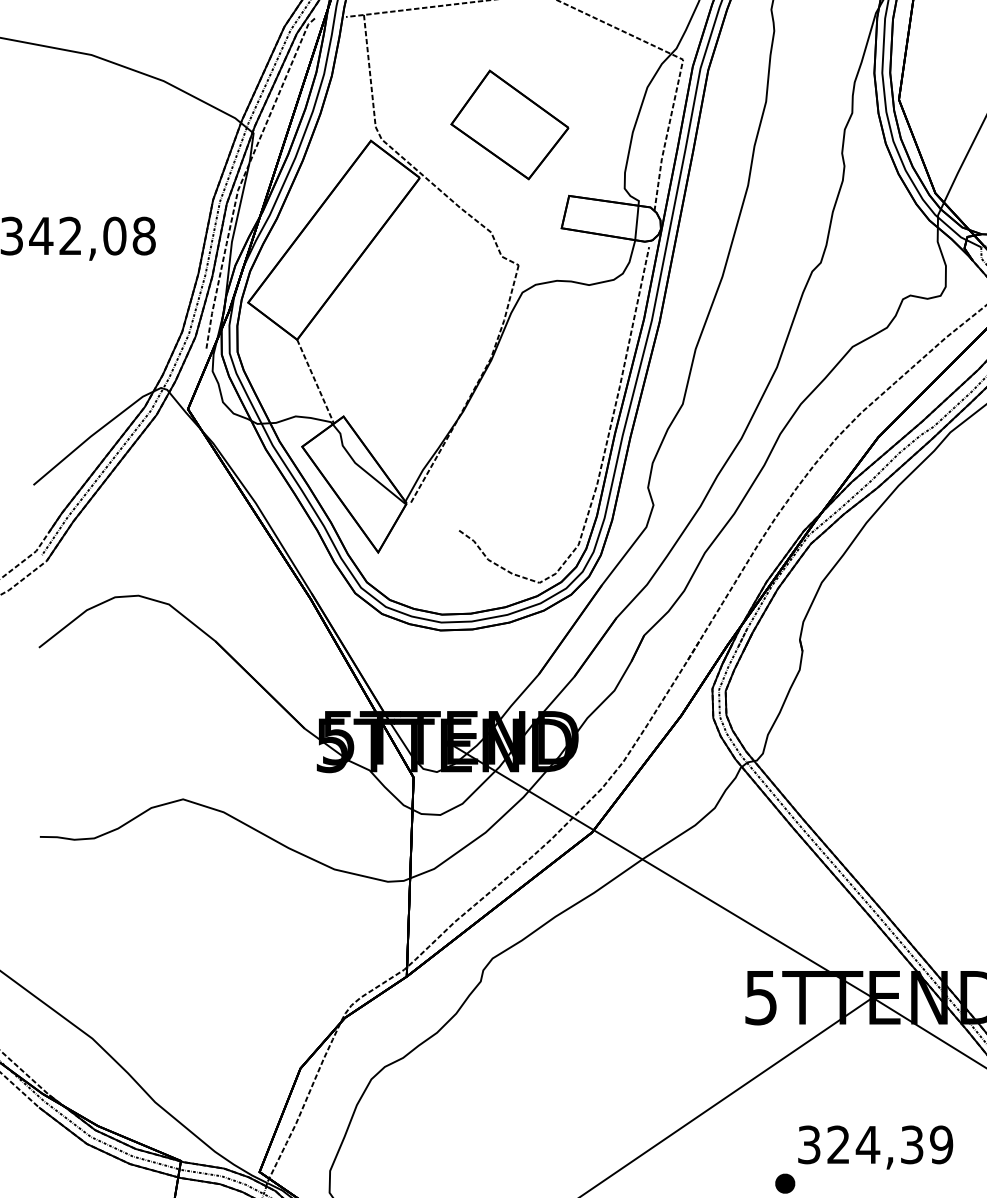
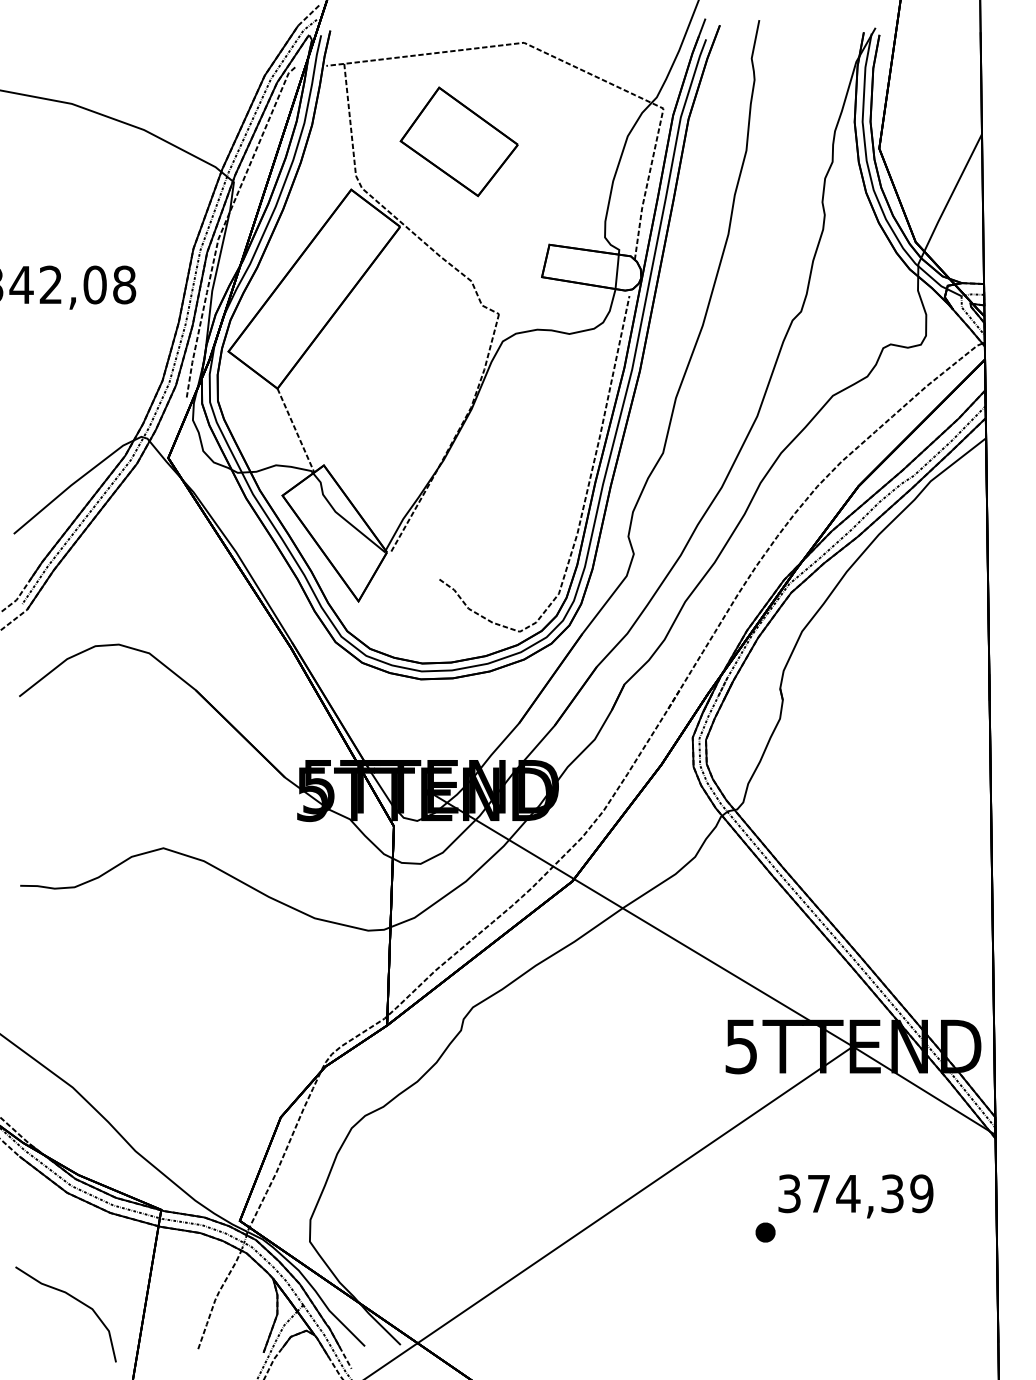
part: (509, 124) -> (458, 141), moved
text: (838, 1144) -> (818, 1193), 324,39 -> 374,39

